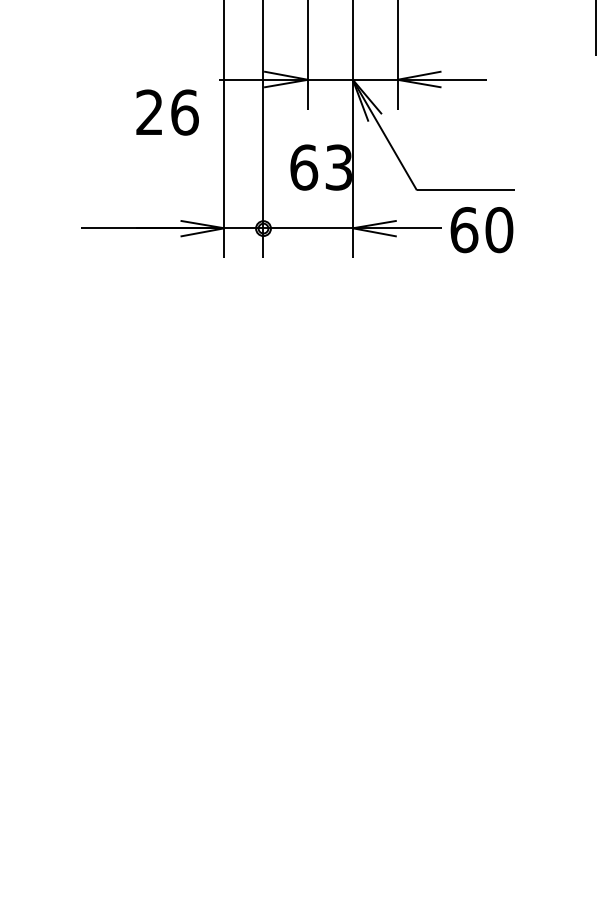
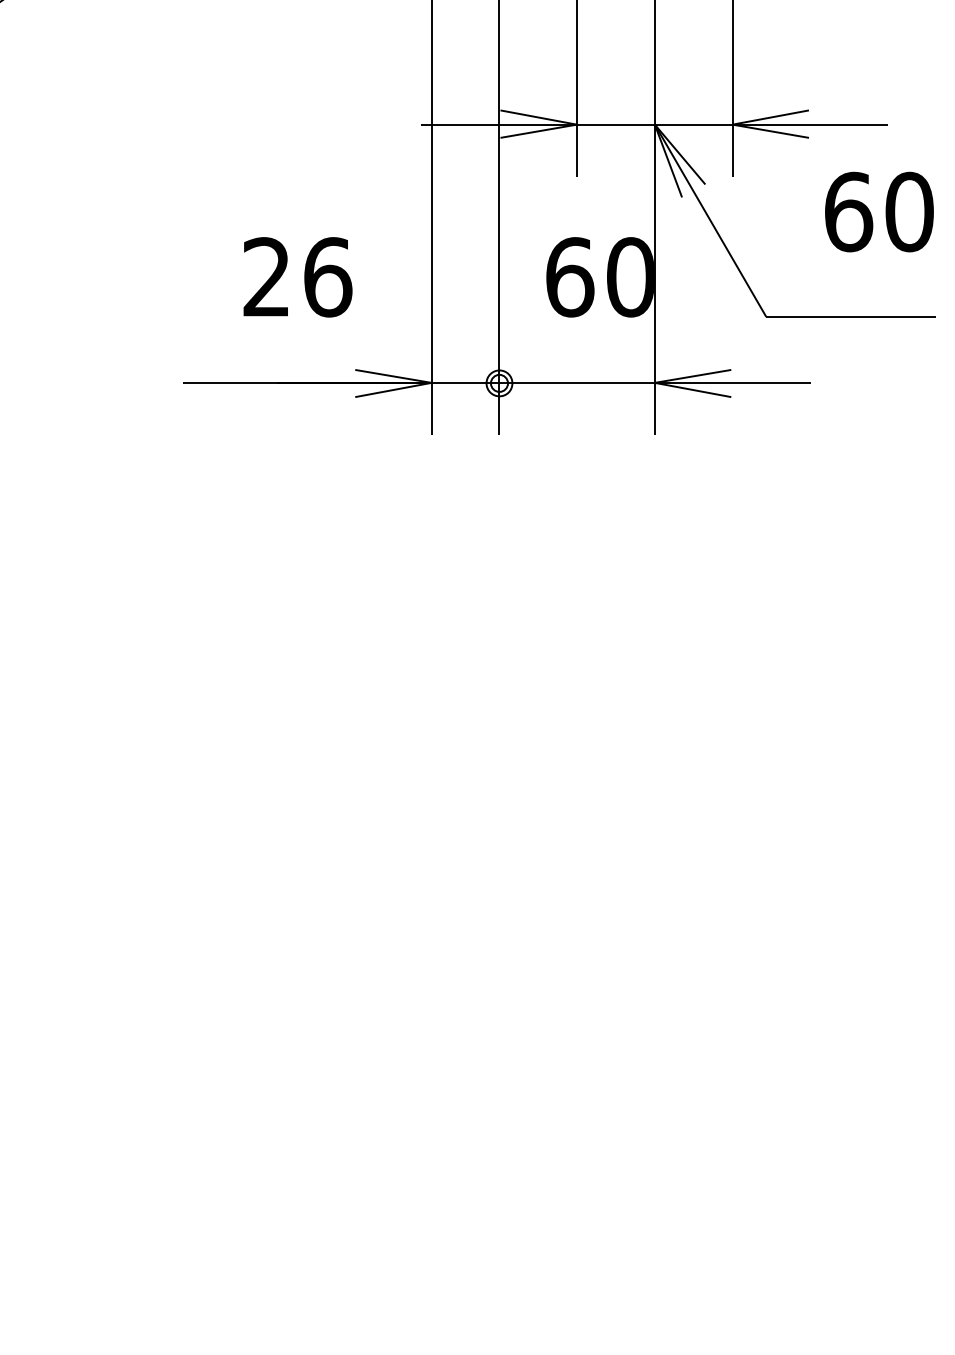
text: (167, 112) -> (297, 277), moved
text: (338, 167) -> (629, 277), 63 -> 60
text: (481, 230) -> (878, 212), moved

